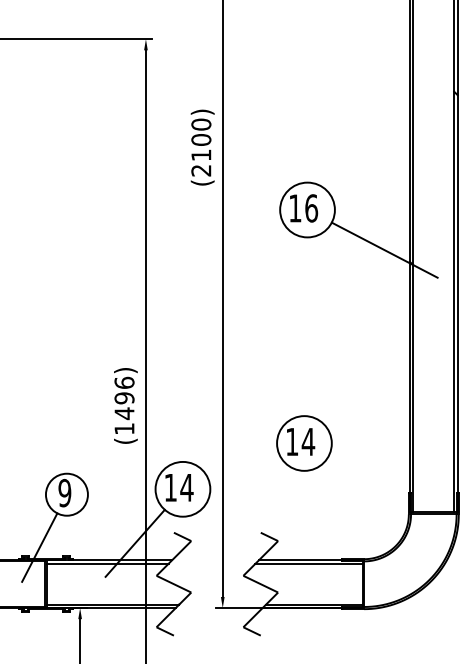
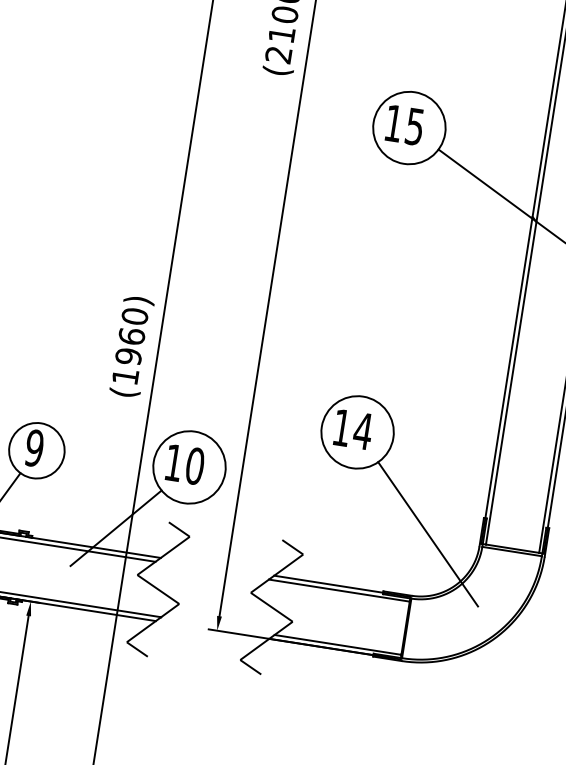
text: (311, 208) -> (414, 126), 16 -> 15
text: (124, 398) -> (131, 336), (1496) -> (1960)
text: (186, 487) -> (194, 465), 14 -> 10
line: (368, 511) -> (427, 534), added

